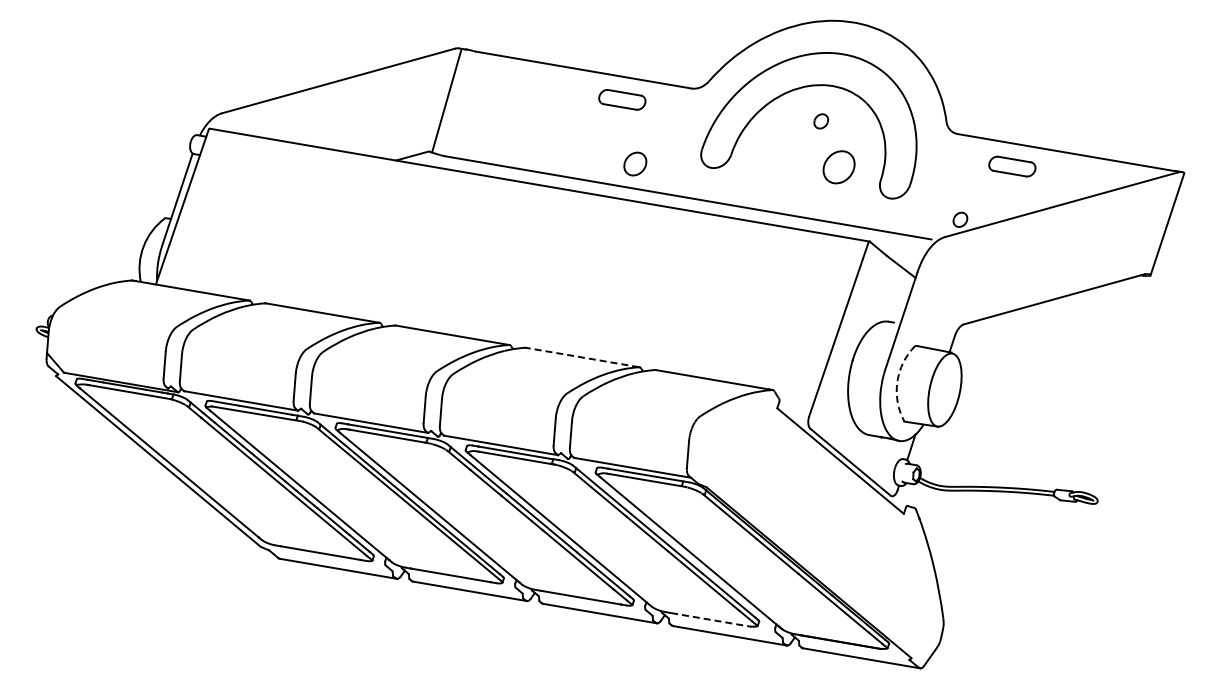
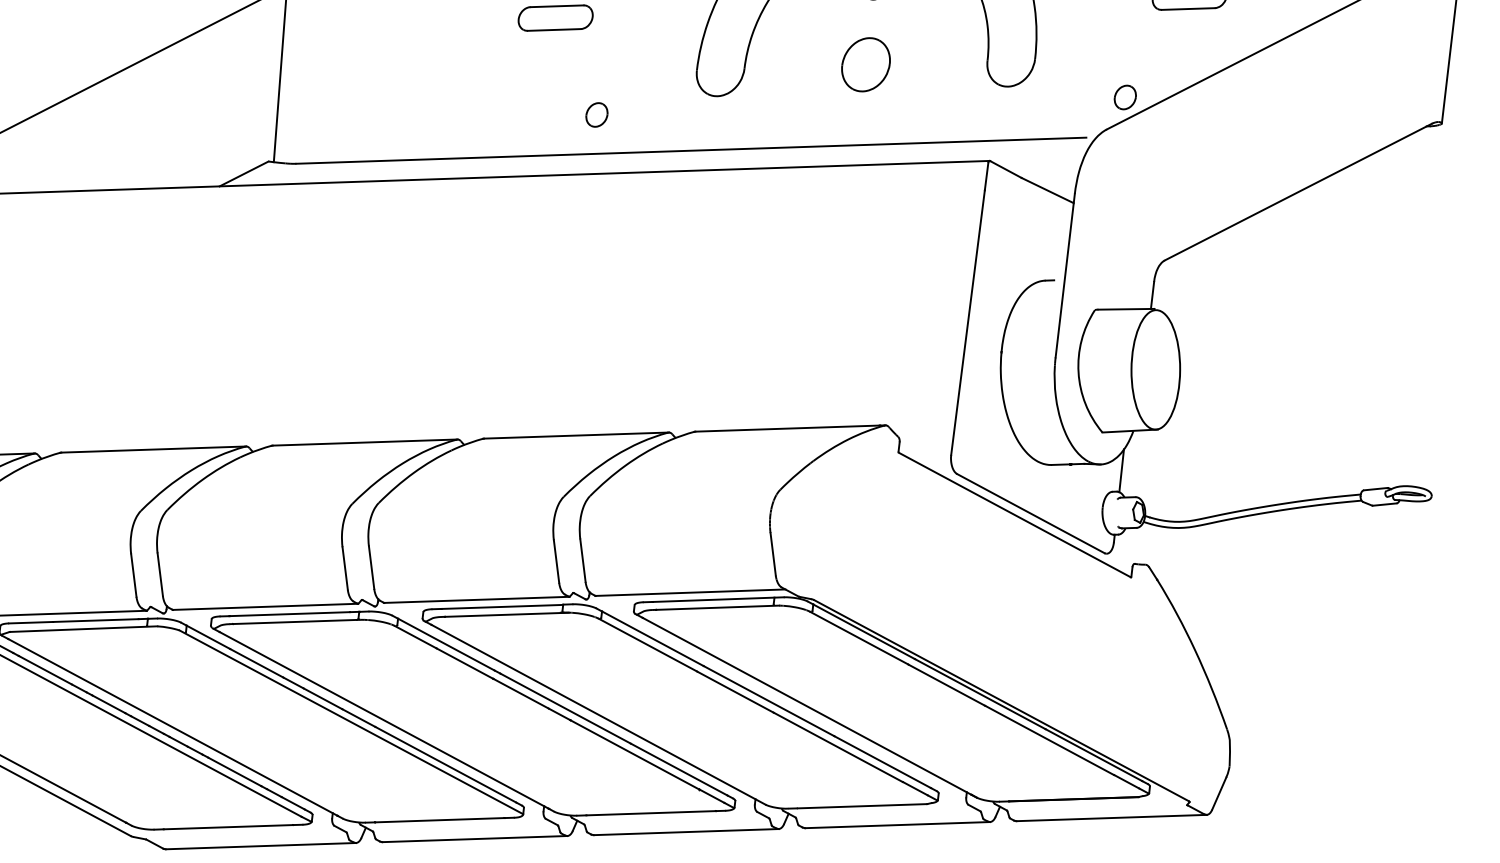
part: (635, 164) -> (597, 115), size x0.62
part: (838, 167) -> (865, 65), moved
line: (581, 357) -> (574, 435), dashed -> solid
arc: (897, 382) -> (1078, 373), dashed -> solid
line: (711, 619) -> (863, 805), dashed -> solid

